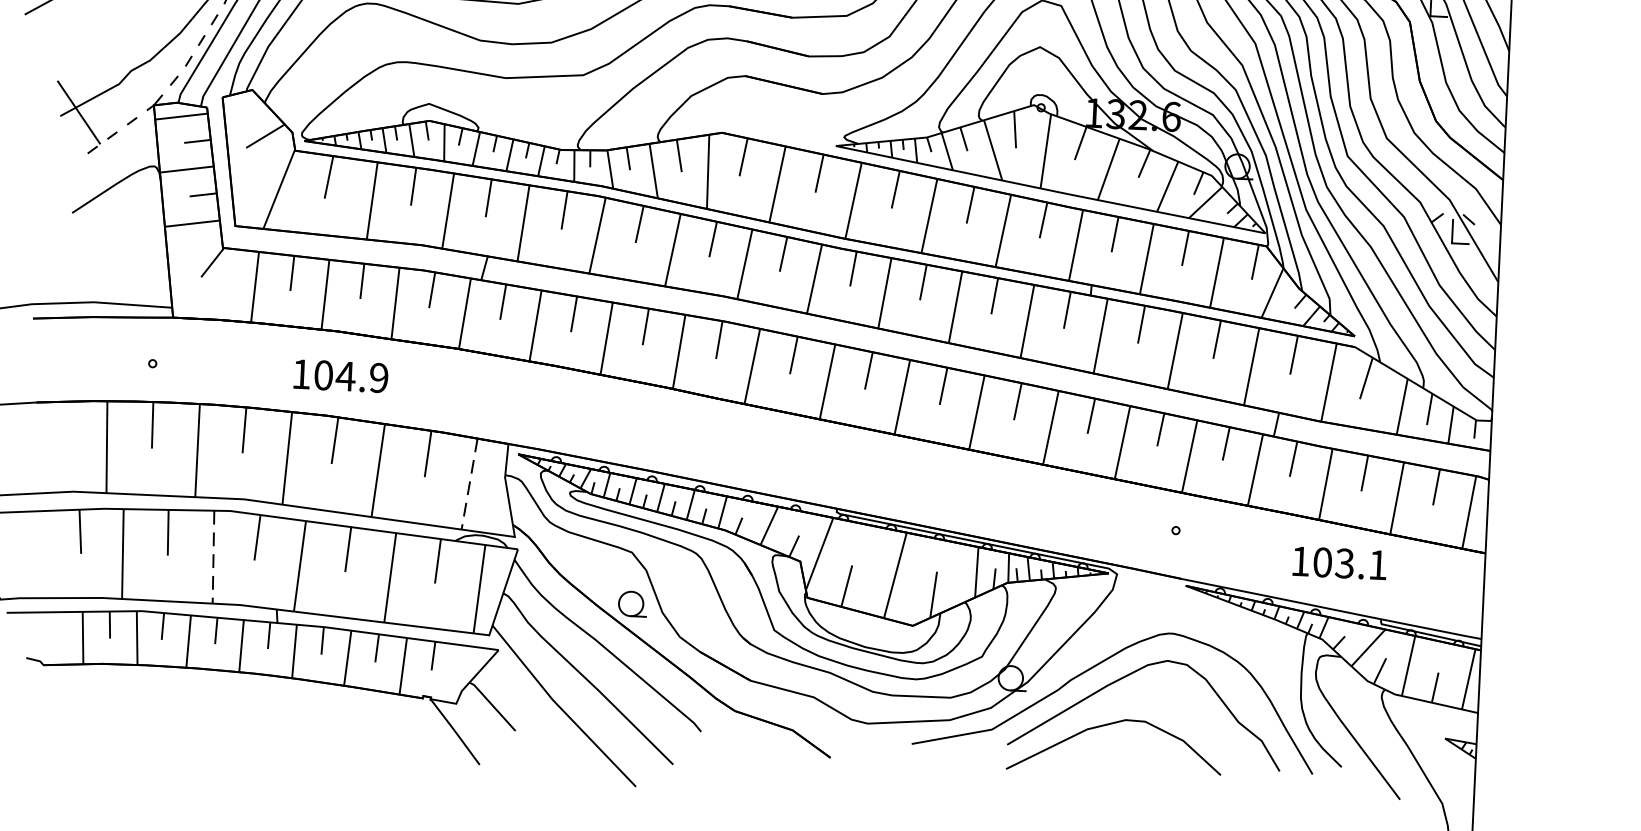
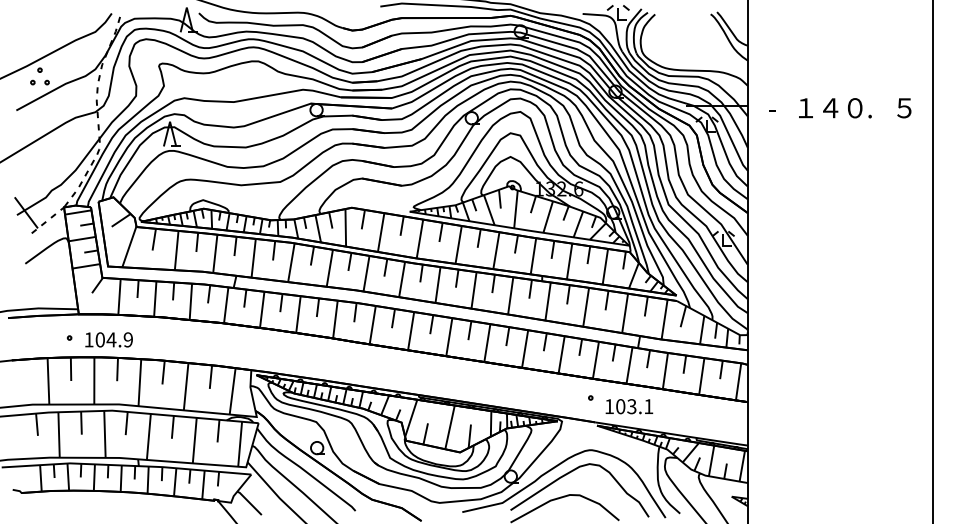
text: (339, 375) -> (108, 339), moved
line: (469, 484) -> (232, 391), dashed -> solid
line: (212, 557) -> (104, 434), dashed -> solid
text: (1340, 563) -> (629, 406), moved

